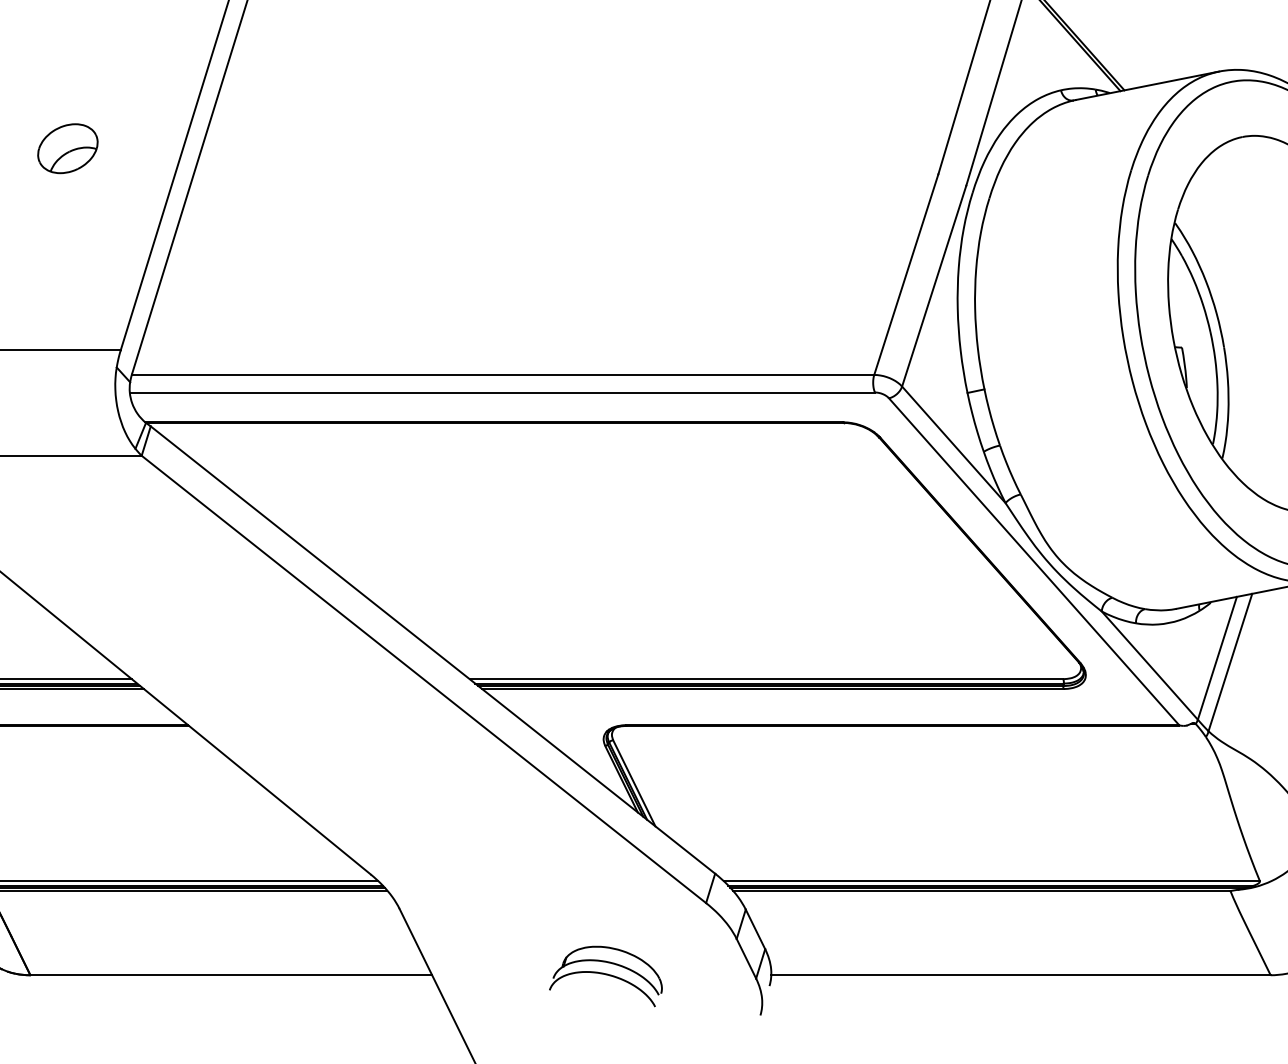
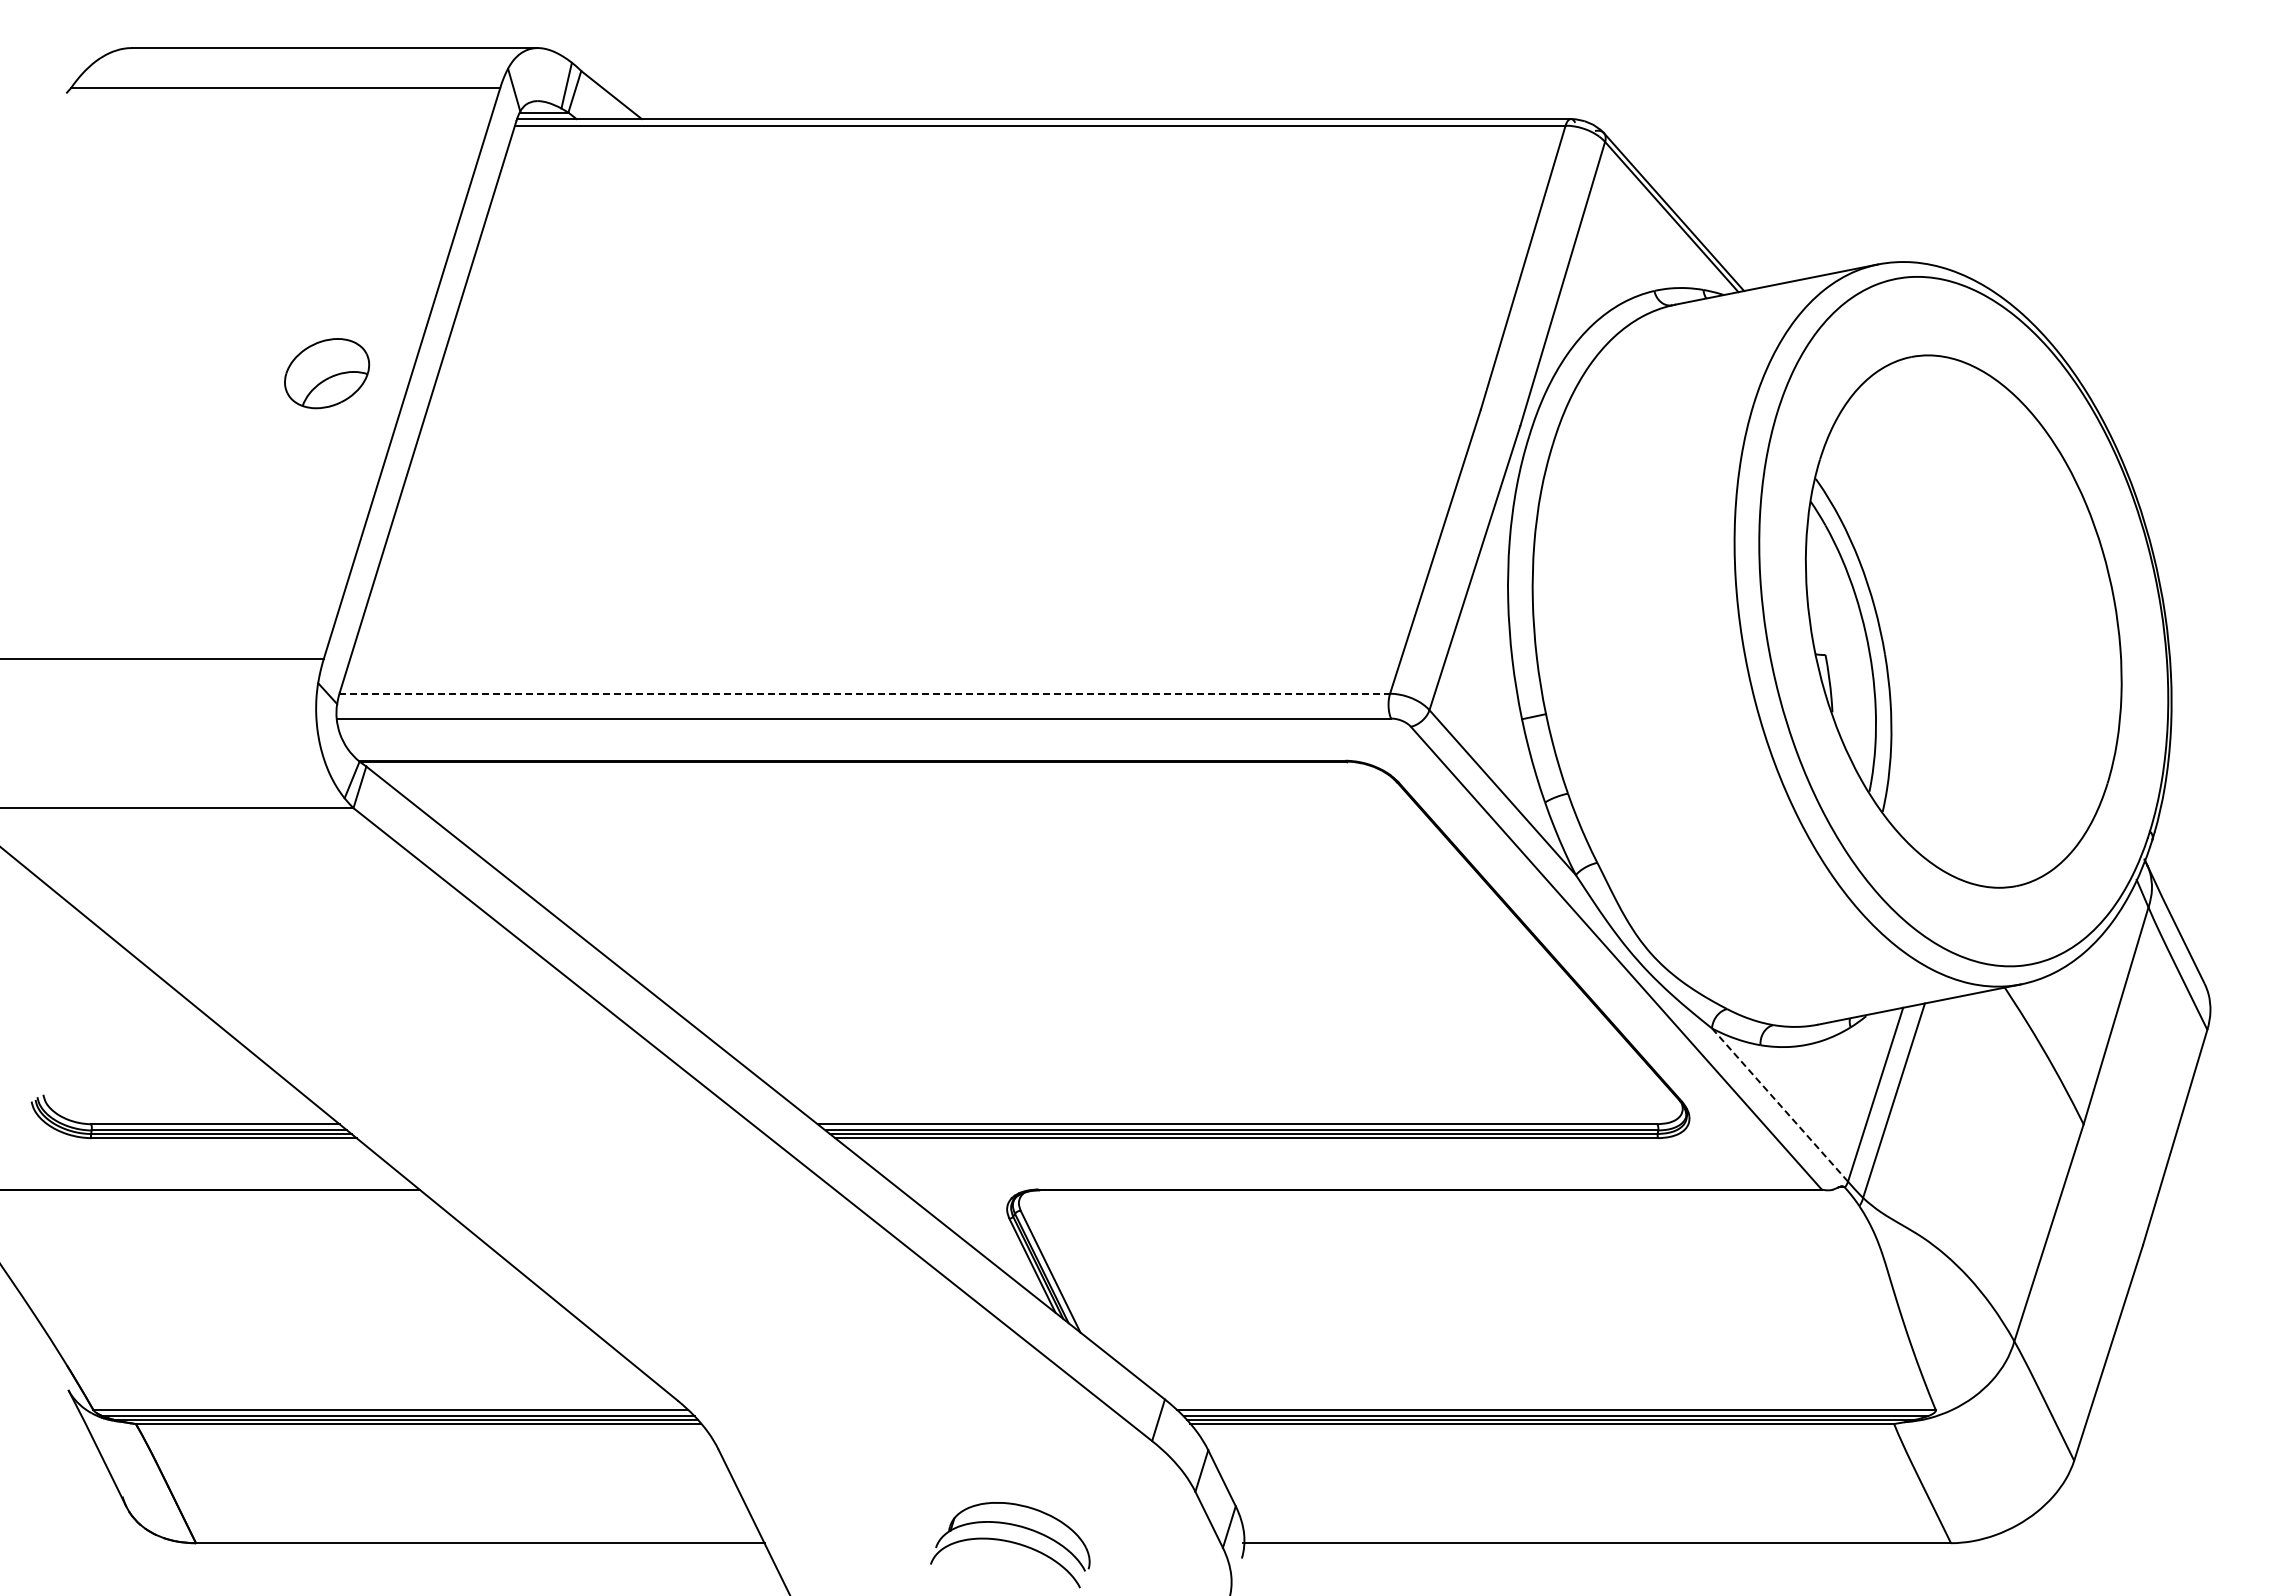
part: (68, 148) -> (327, 373), moved
line: (503, 374) -> (865, 693), solid -> dashed
line: (1150, 665) -> (1780, 1105), solid -> dashed

